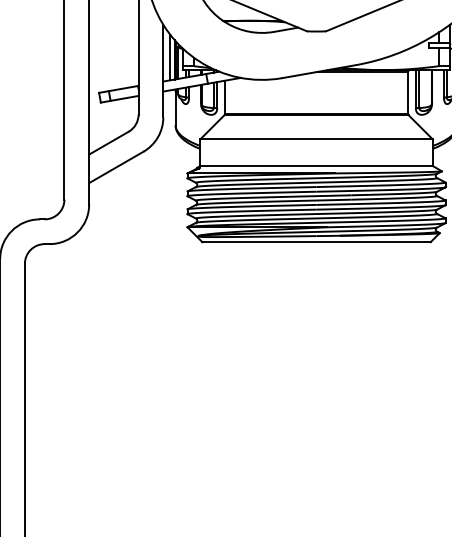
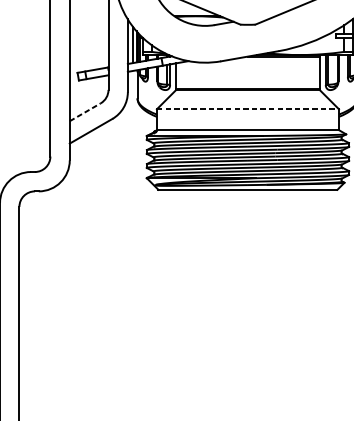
line: (317, 139) -> (248, 109), solid -> dashed
line: (108, 143) -> (84, 112), solid -> dashed

